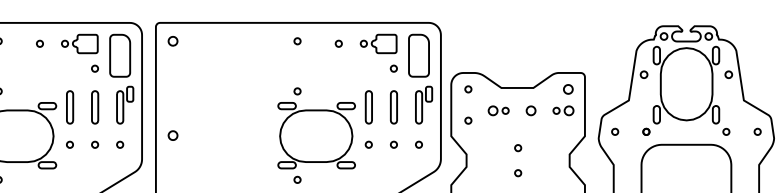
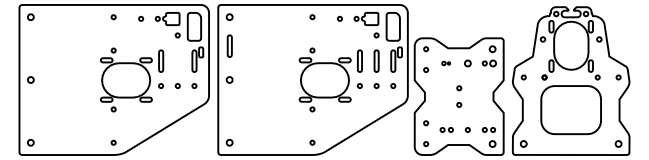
part: (94, 106) -> (229, 45), moved
part: (497, 110) -> (445, 63), size x0.6

